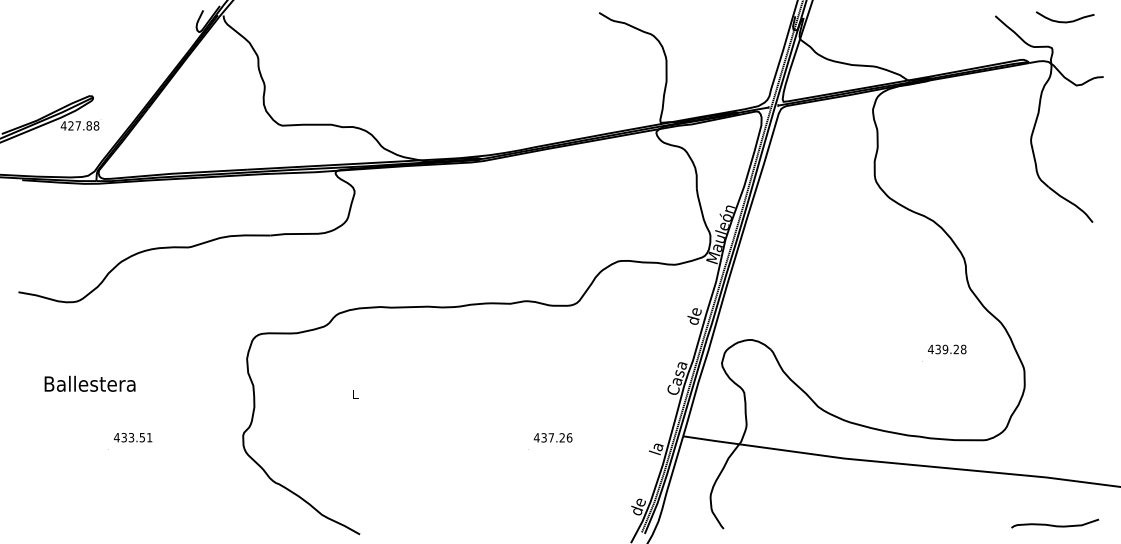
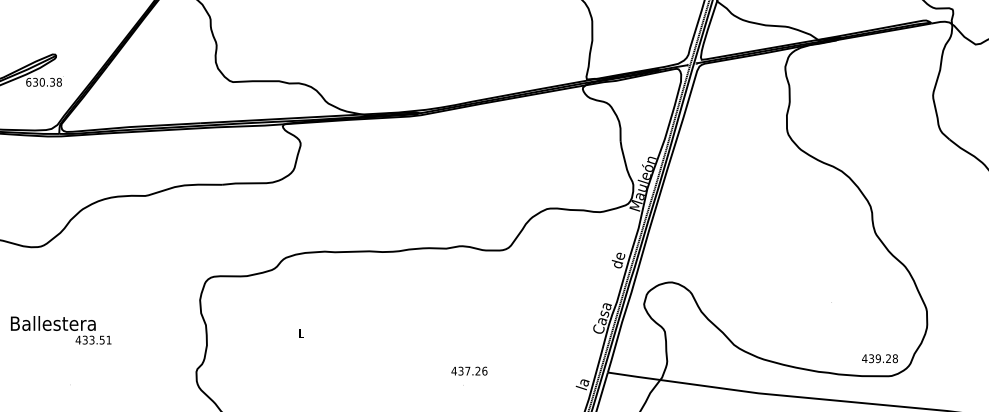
text: (75, 125) -> (39, 81), 427.88 -> 630.38
text: (947, 349) -> (880, 358), moved
text: (133, 437) -> (93, 339), moved
text: (552, 437) -> (468, 370), moved

